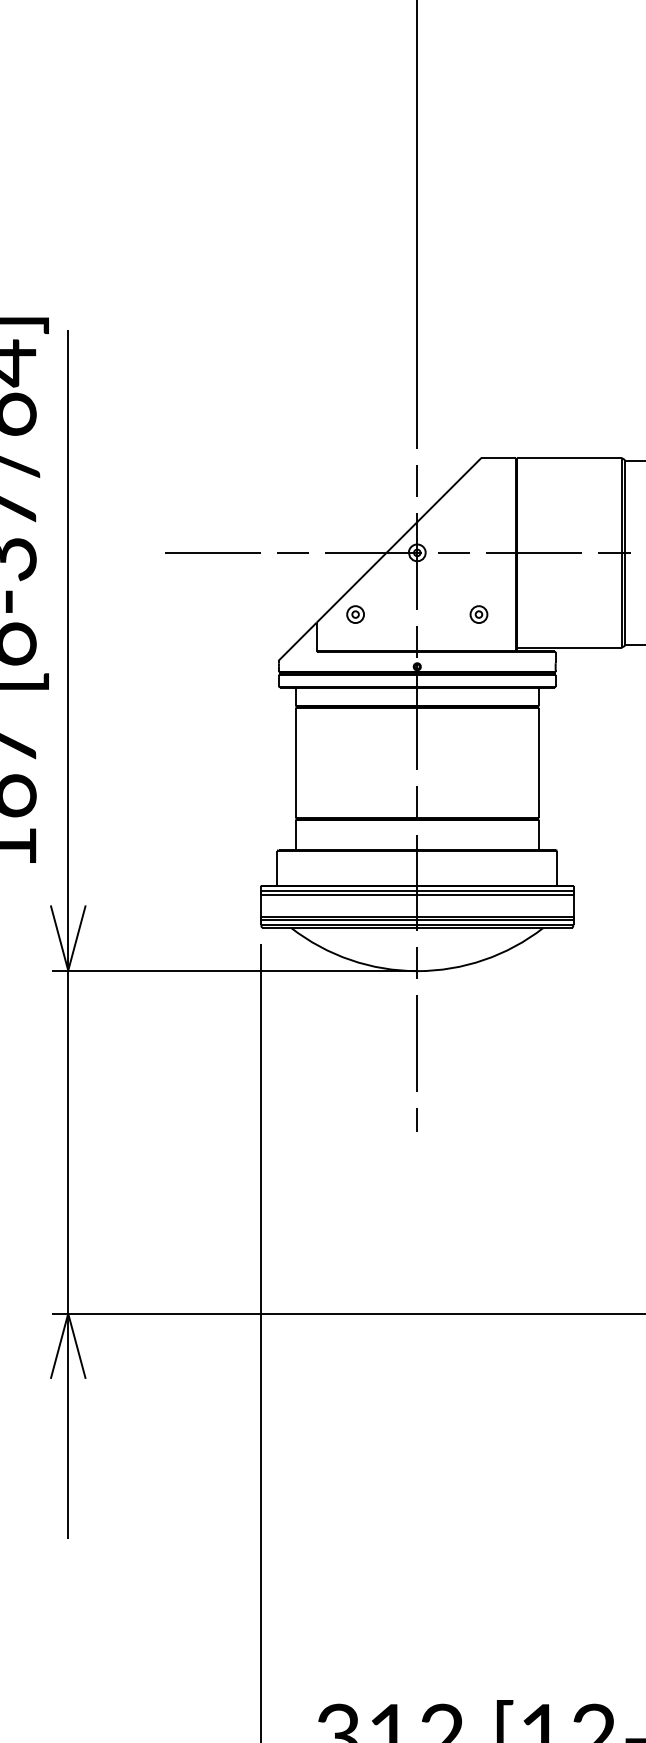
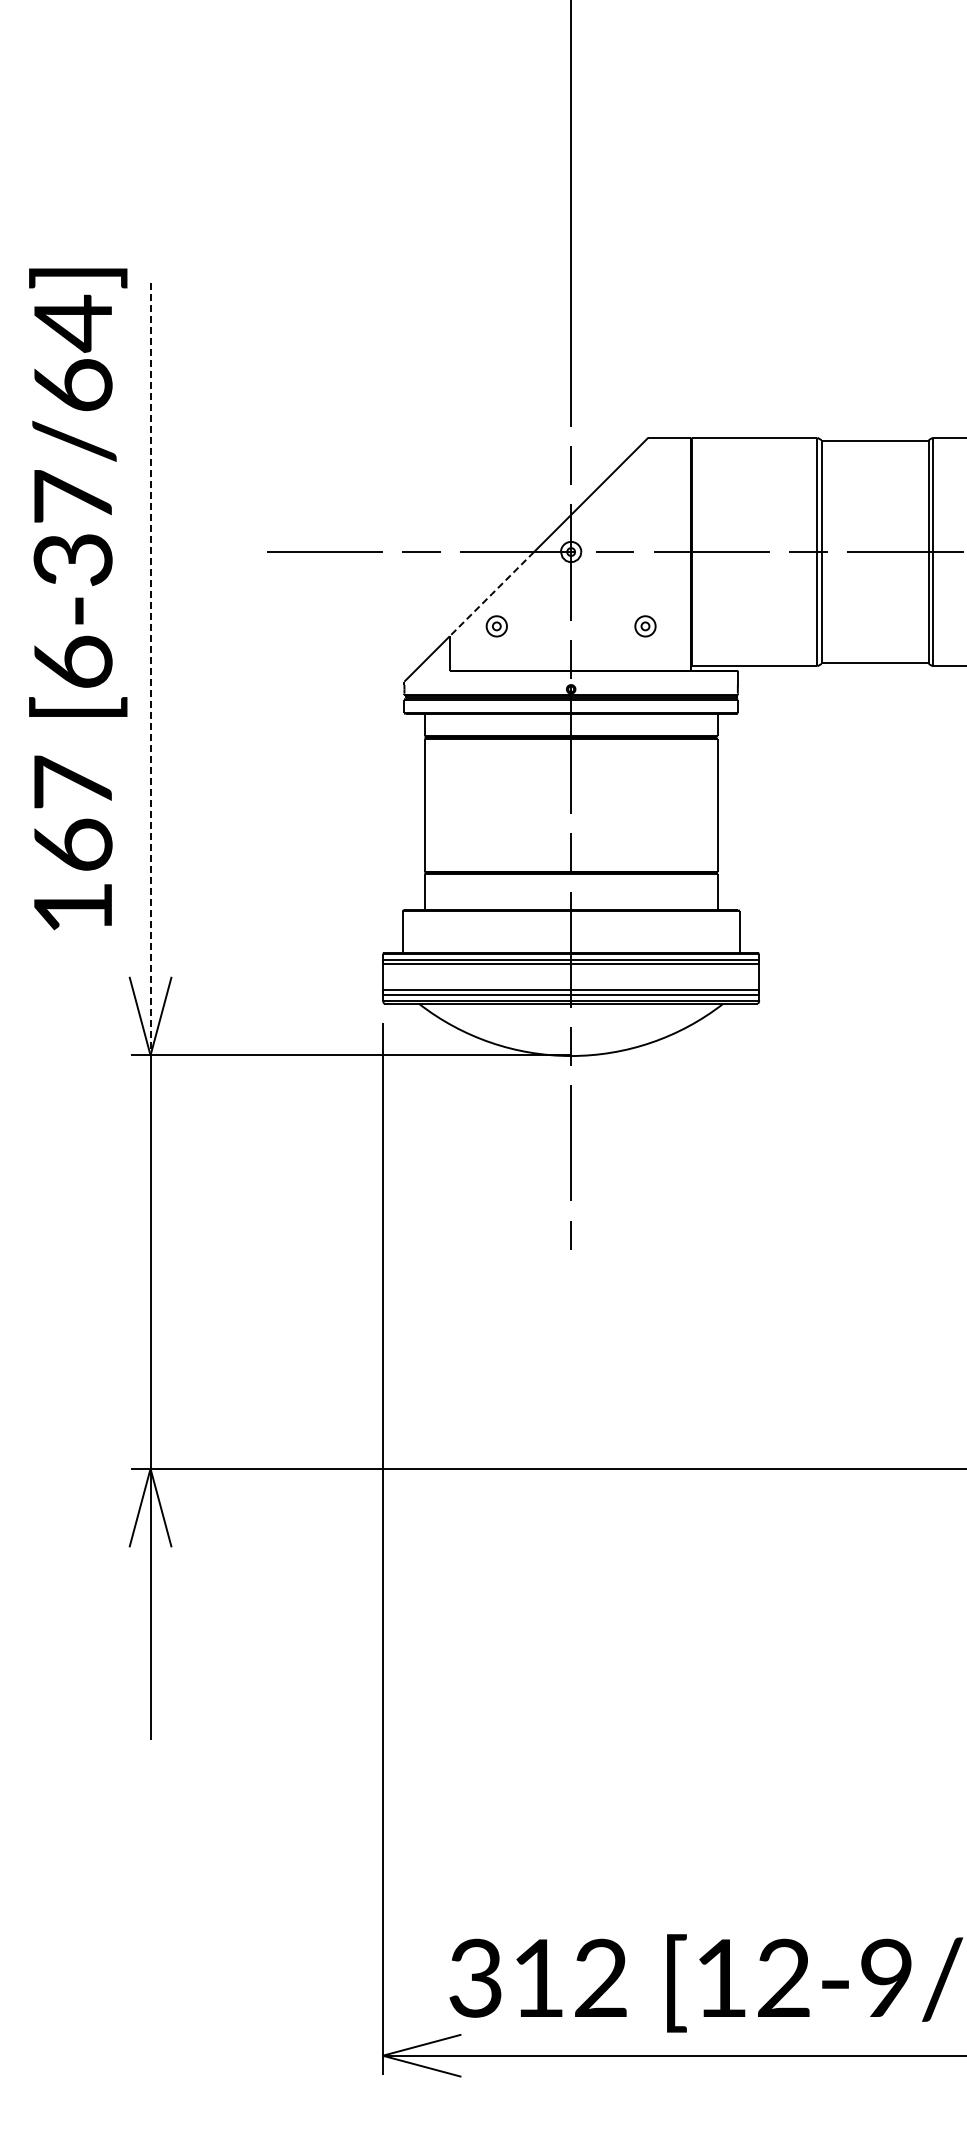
line: (351, 588) -> (491, 594), solid -> dashed
line: (68, 650) -> (150, 669), solid -> dashed

